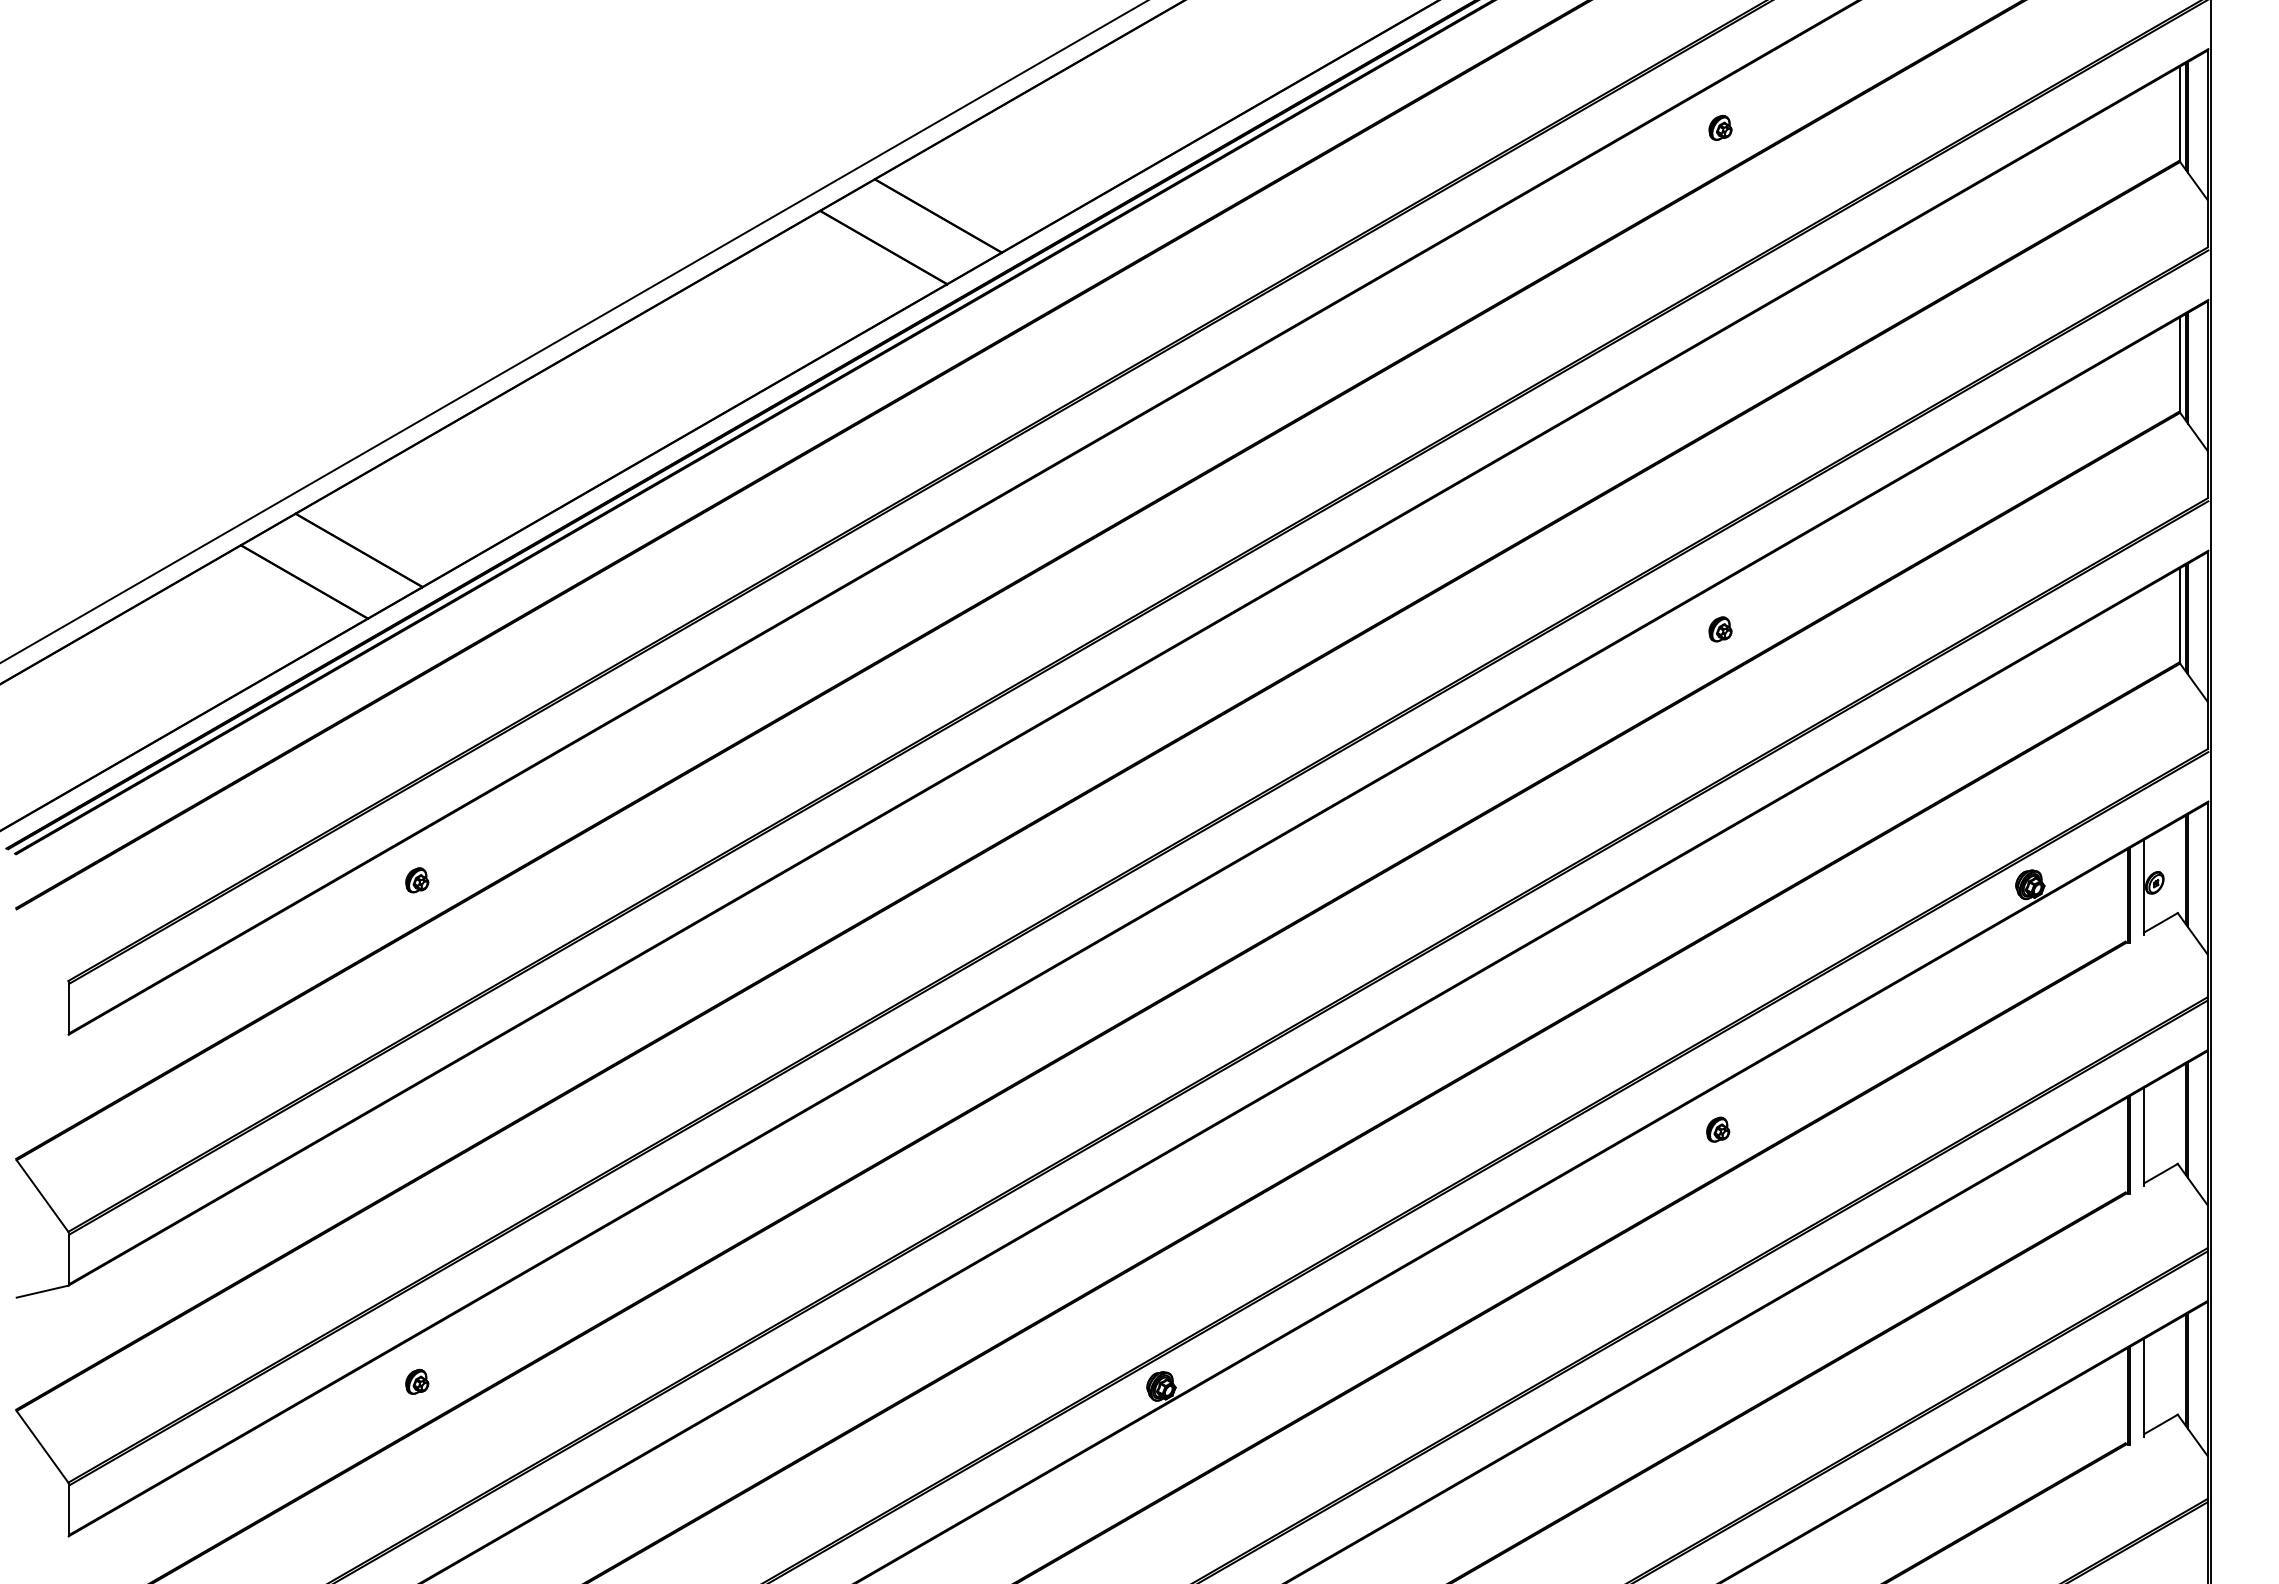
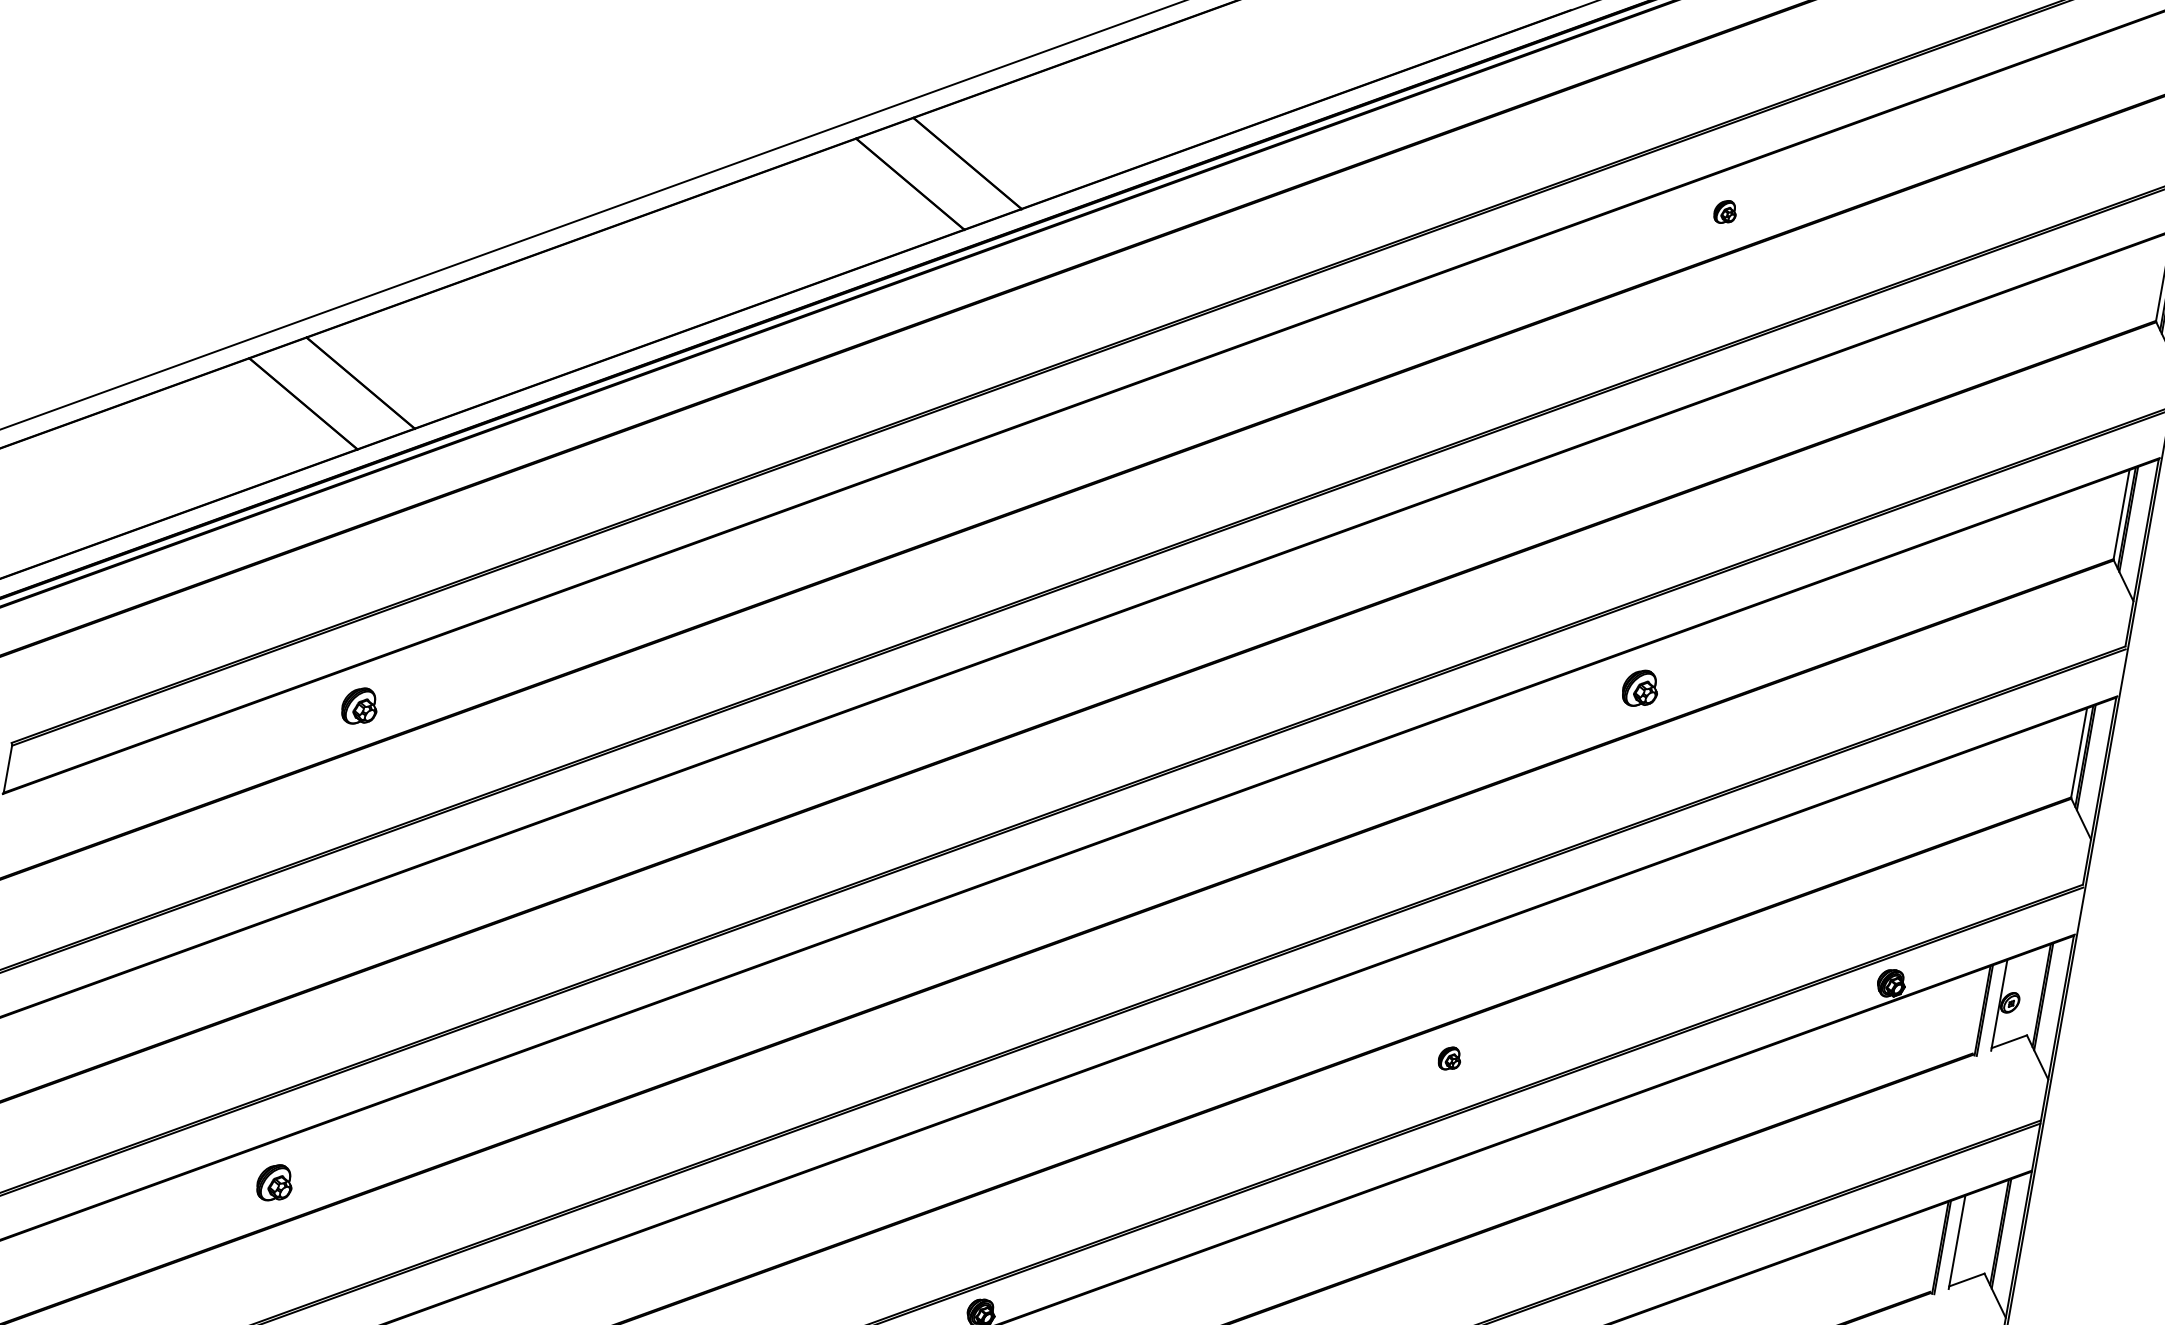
part: (1720, 629) -> (1640, 688), size x1.6
part: (417, 880) -> (360, 706), size x1.6
part: (1718, 1129) -> (1450, 1058), moved
part: (417, 1381) -> (275, 1182), size x1.6

